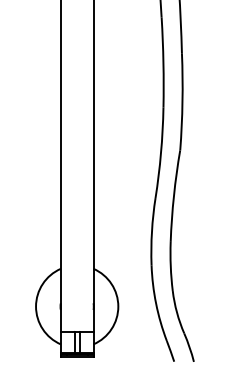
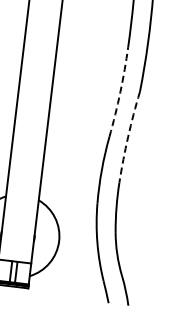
arc: (161, 153) -> (120, 92), solid -> dashed
arc: (173, 195) -> (127, 136), solid -> dashed

